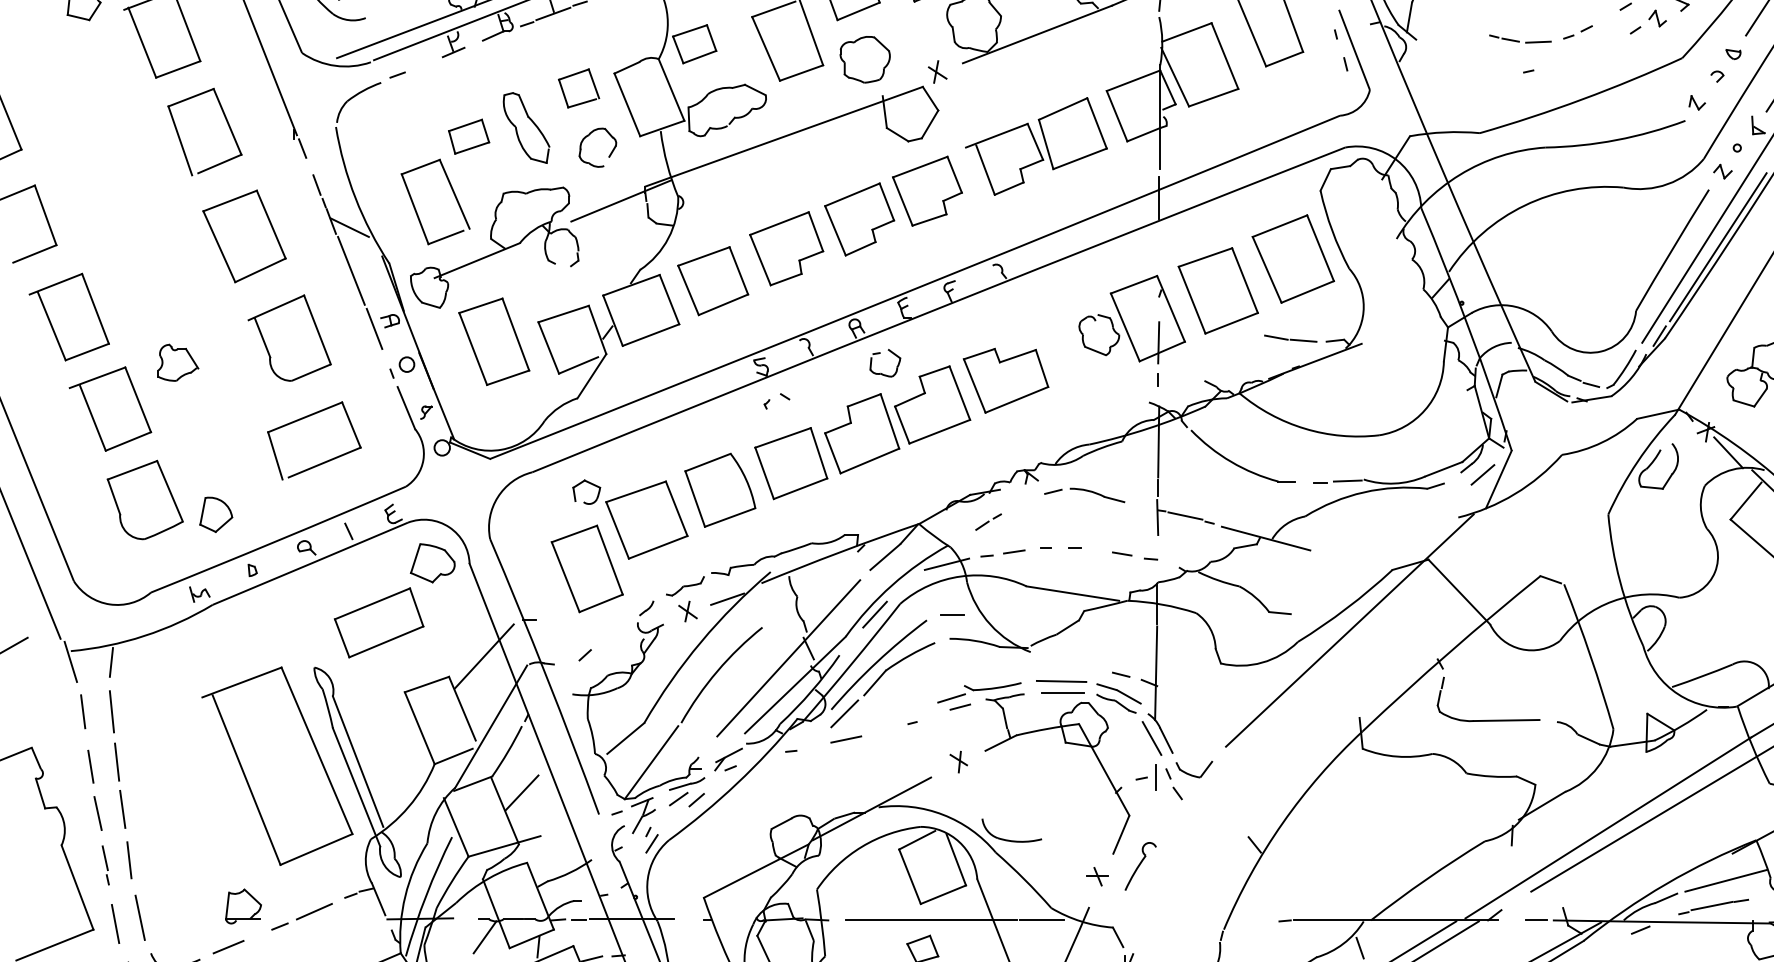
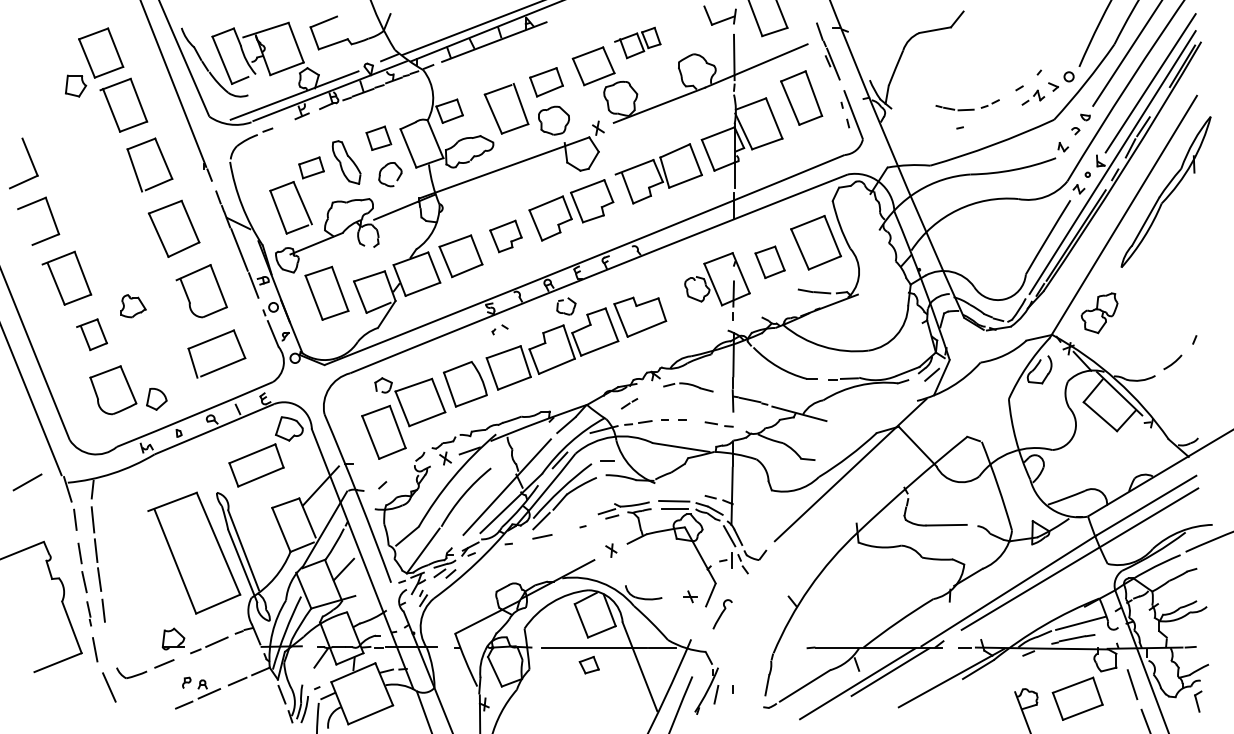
part: (785, 248) -> (505, 236), size x0.7
part: (1217, 291) -> (769, 262), size x0.6
part: (109, 408) -> (91, 334), size x0.6
part: (1097, 876) -> (690, 596), moved
line: (140, 917) -> (110, 645), removed

